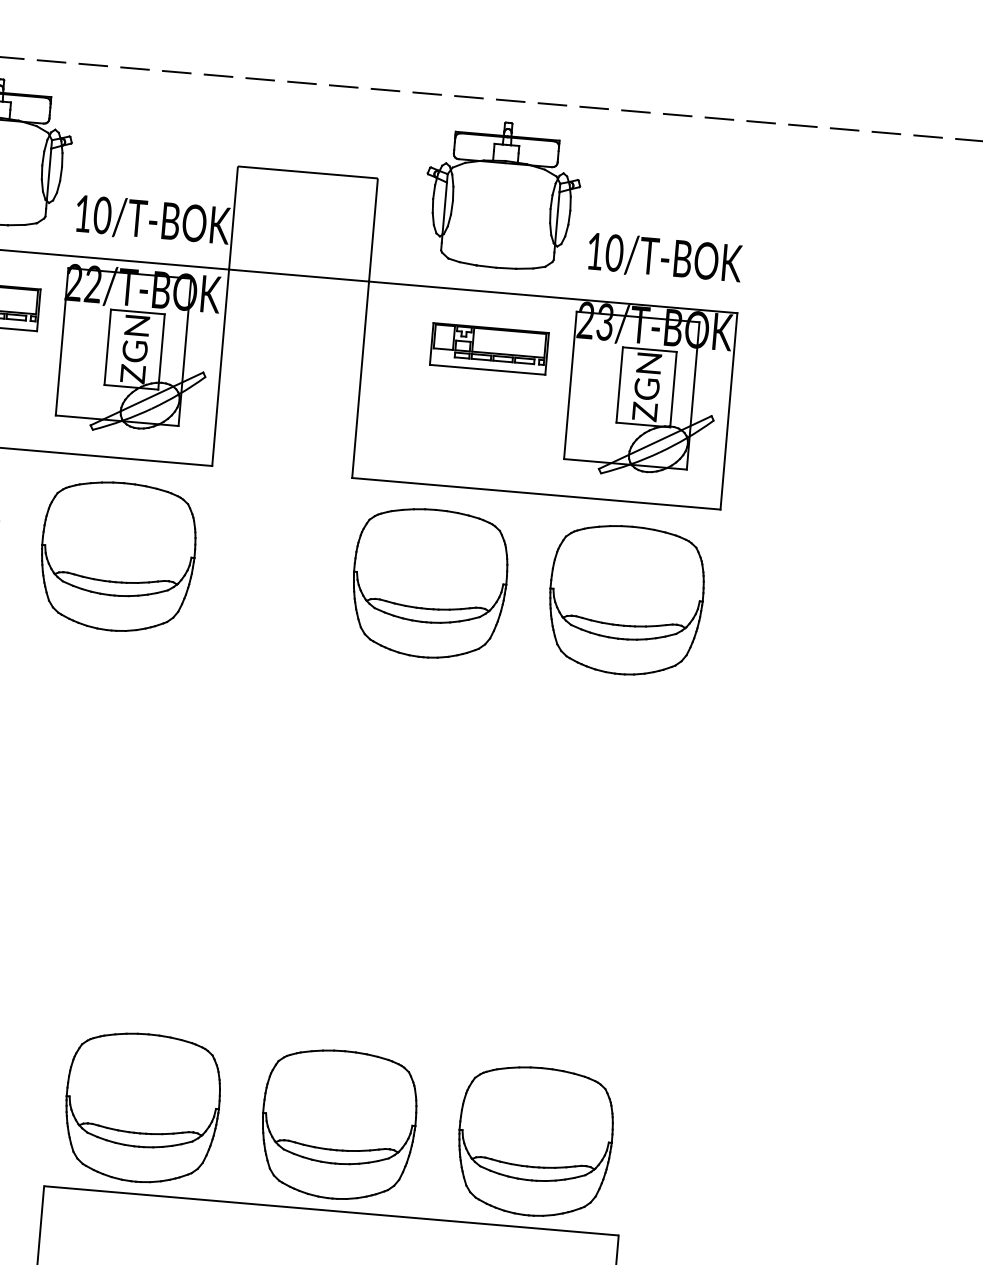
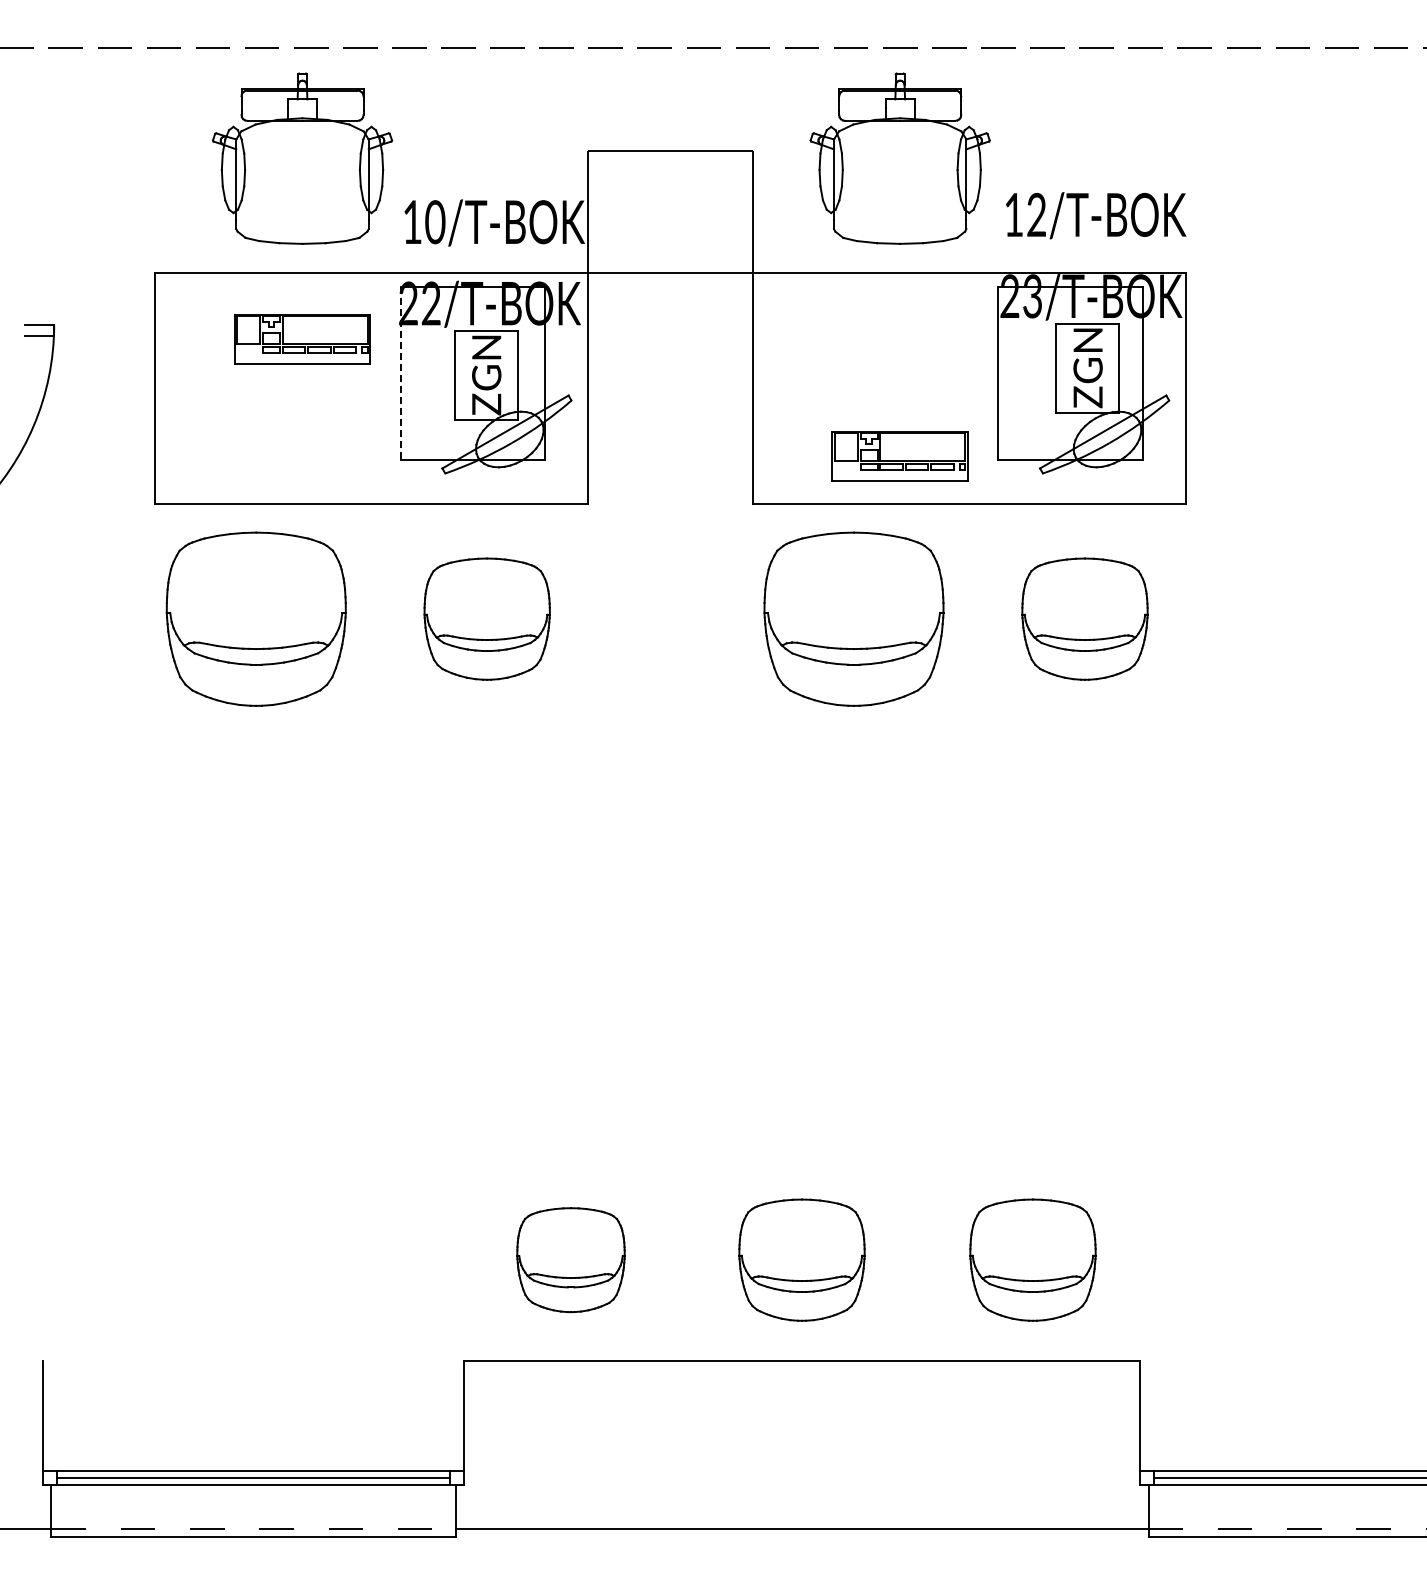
text: (614, 252) -> (1036, 214), 10/T-BOK -> 12/T-BOK
line: (61, 341) -> (400, 373), solid -> dashed
part: (488, 349) -> (899, 456), moved
part: (117, 556) -> (486, 618), size x0.7
part: (625, 599) -> (1084, 618), size x0.7
part: (141, 1107) -> (570, 1259), size x0.6
part: (338, 1124) -> (801, 1259), size x0.7
part: (534, 1141) -> (1032, 1259), size x0.7

